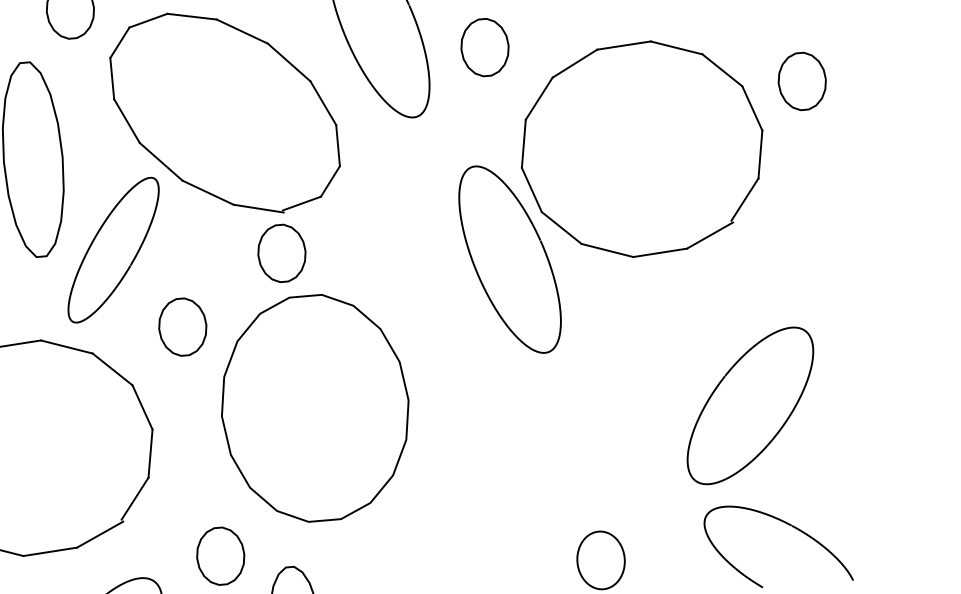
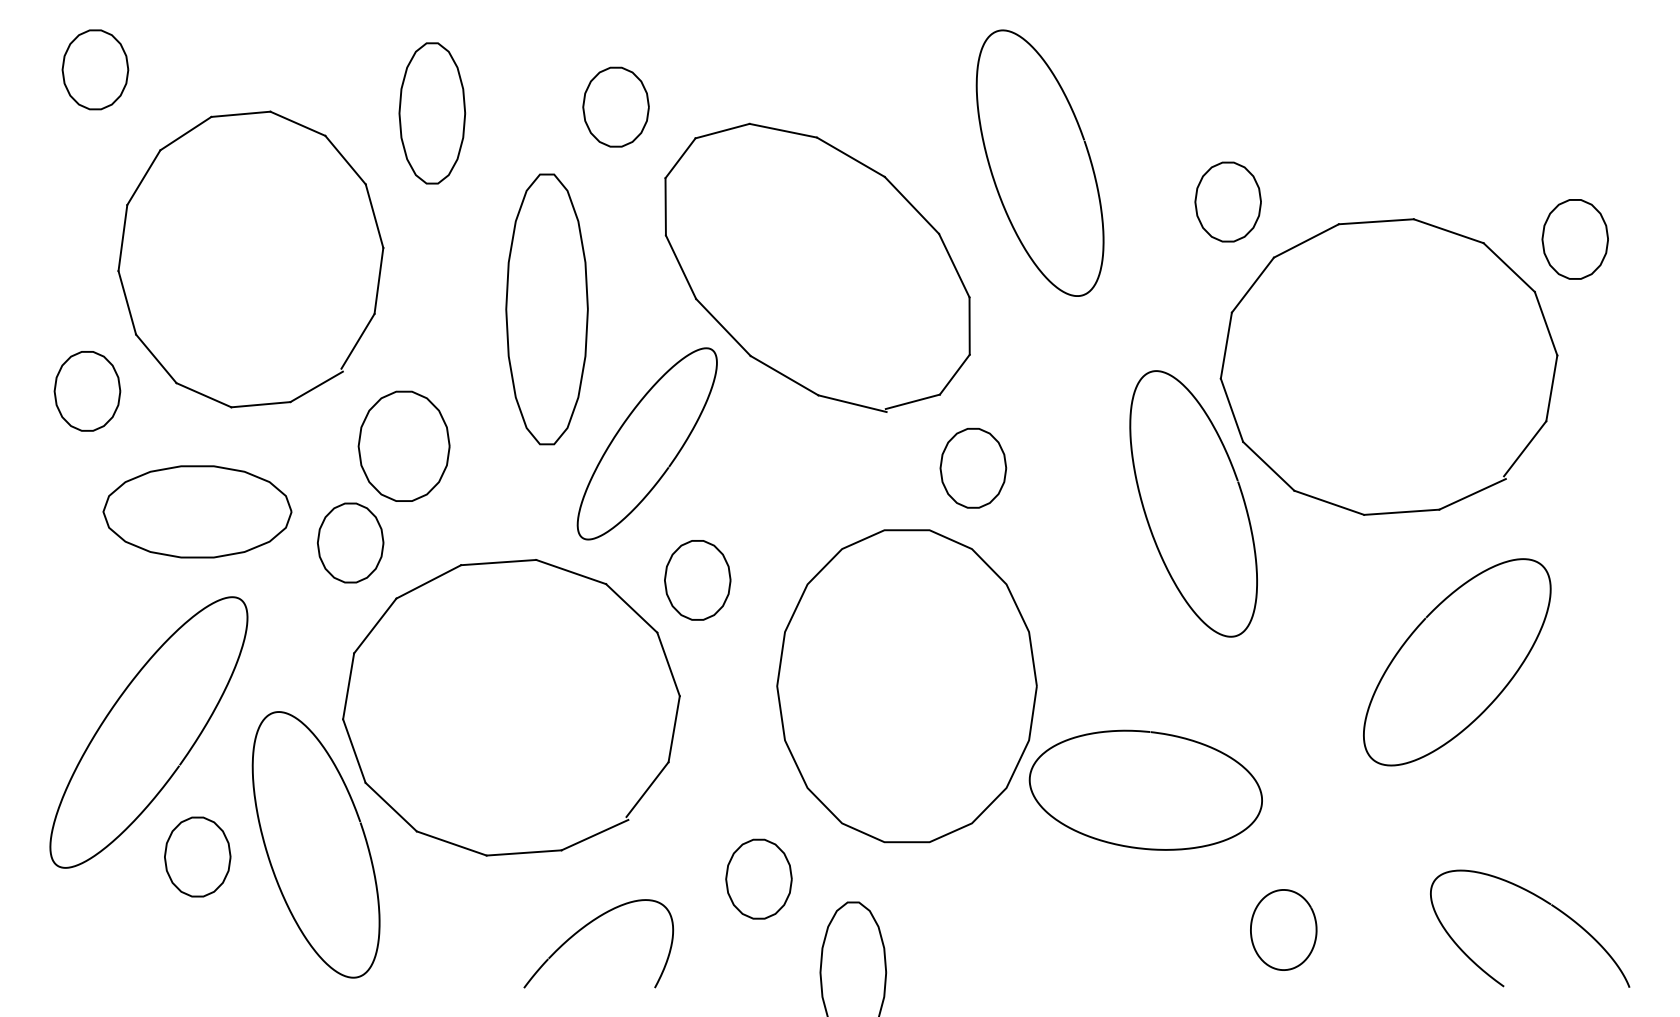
part: (484, 47) -> (1227, 201), moved
part: (801, 81) -> (1574, 239), moved
part: (281, 252) -> (973, 467), moved
part: (182, 327) -> (697, 580), moved
curve: (782, 424) -> (1499, 692), moved
curve: (493, 427) -> (1151, 733), added

